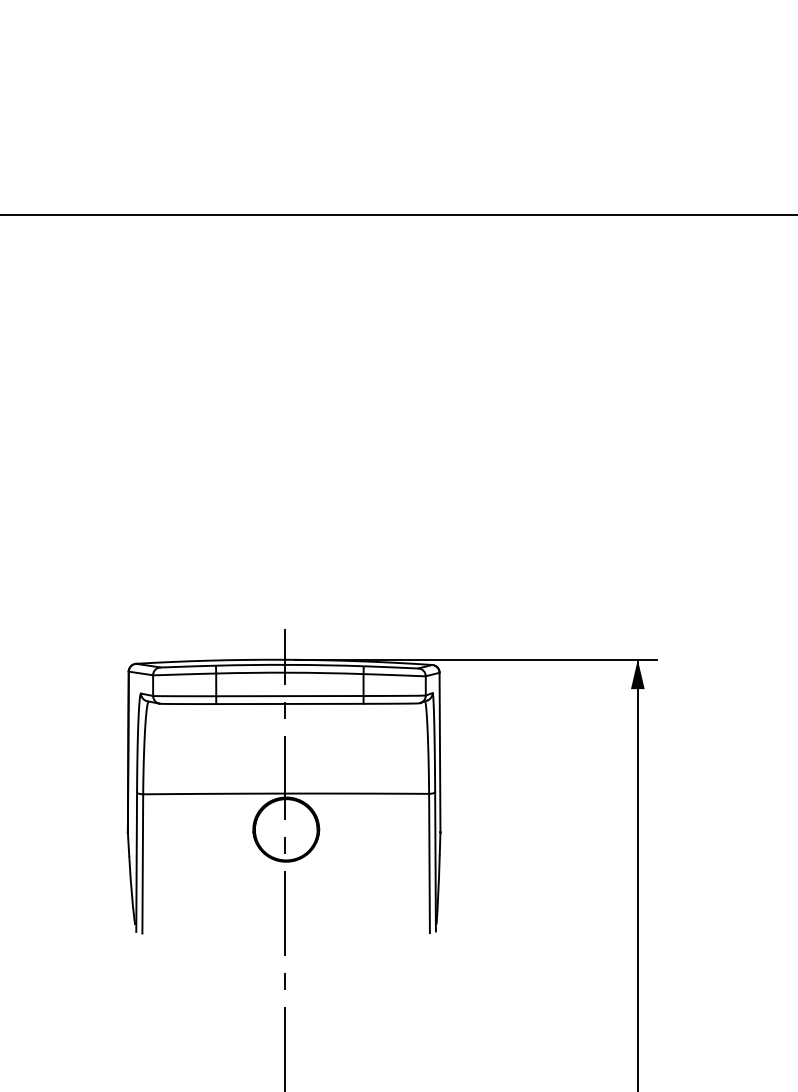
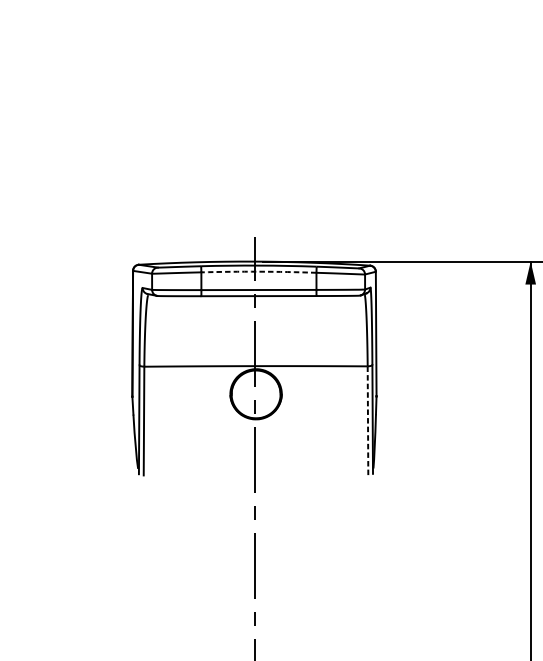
arc: (289, 672) -> (258, 271), solid -> dashed
line: (429, 863) -> (367, 420), solid -> dashed

